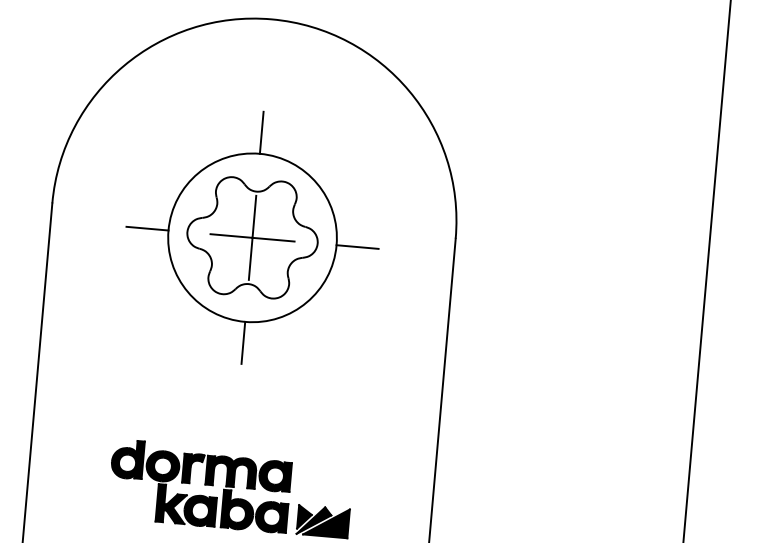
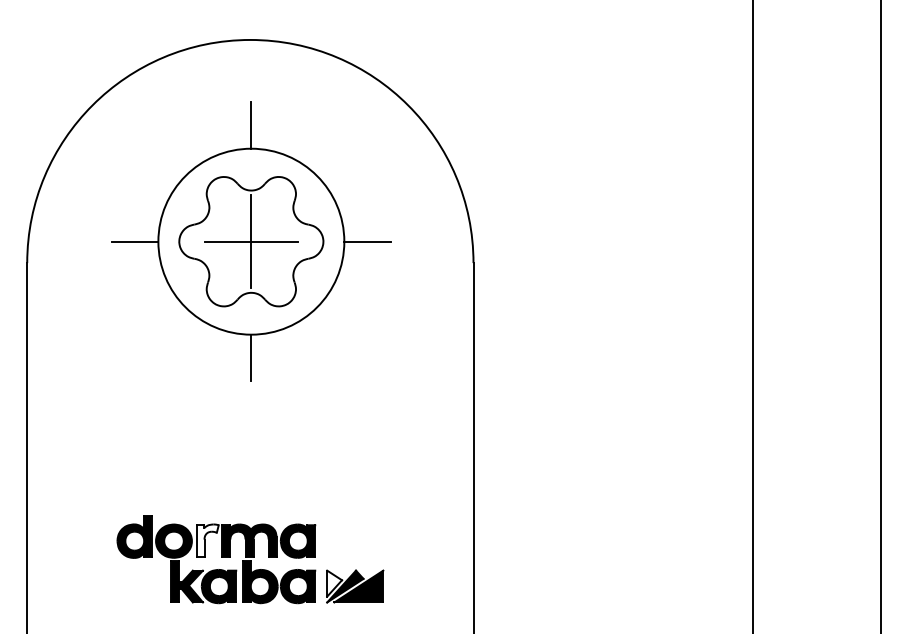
part: (252, 237) -> (251, 241), moved
fill: (193, 468) -> (207, 540), removed
fill: (304, 517) -> (334, 583), removed

